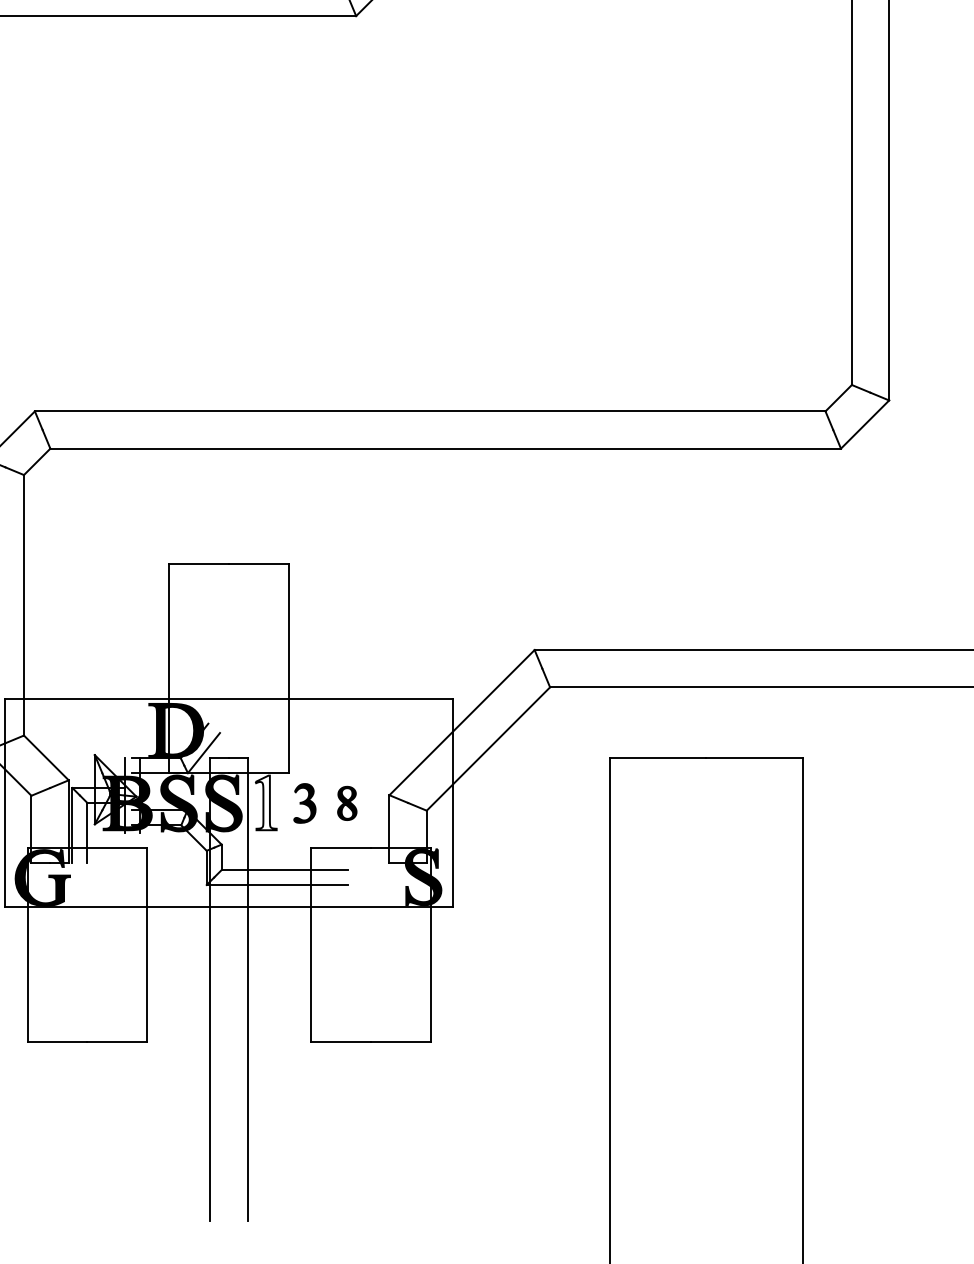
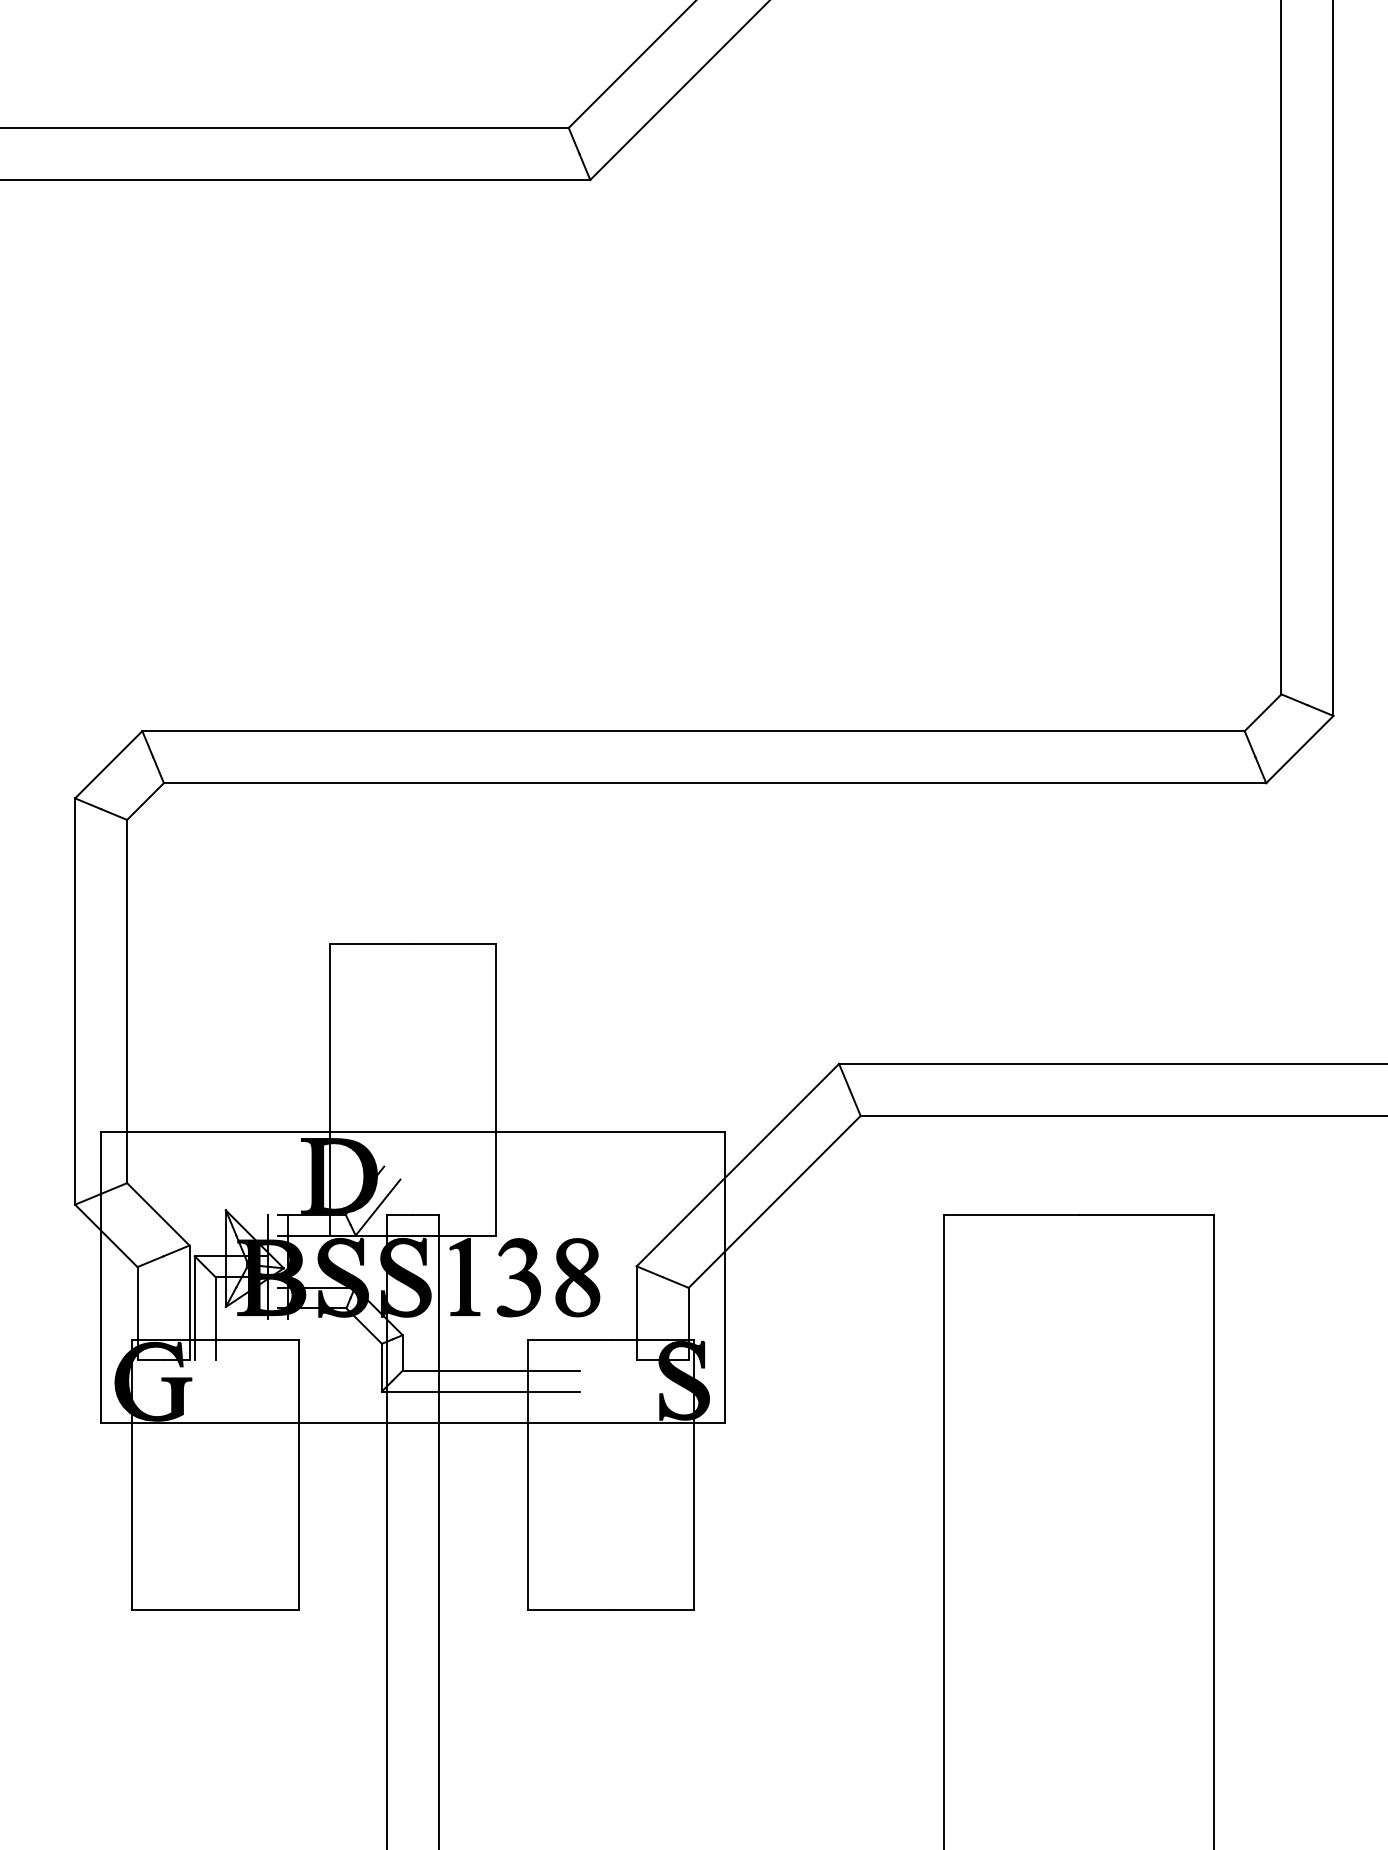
fill: (265, 803) -> (464, 1277), added
part: (304, 803) -> (518, 1277), size x1.43
part: (347, 803) -> (577, 1277), size x1.67

